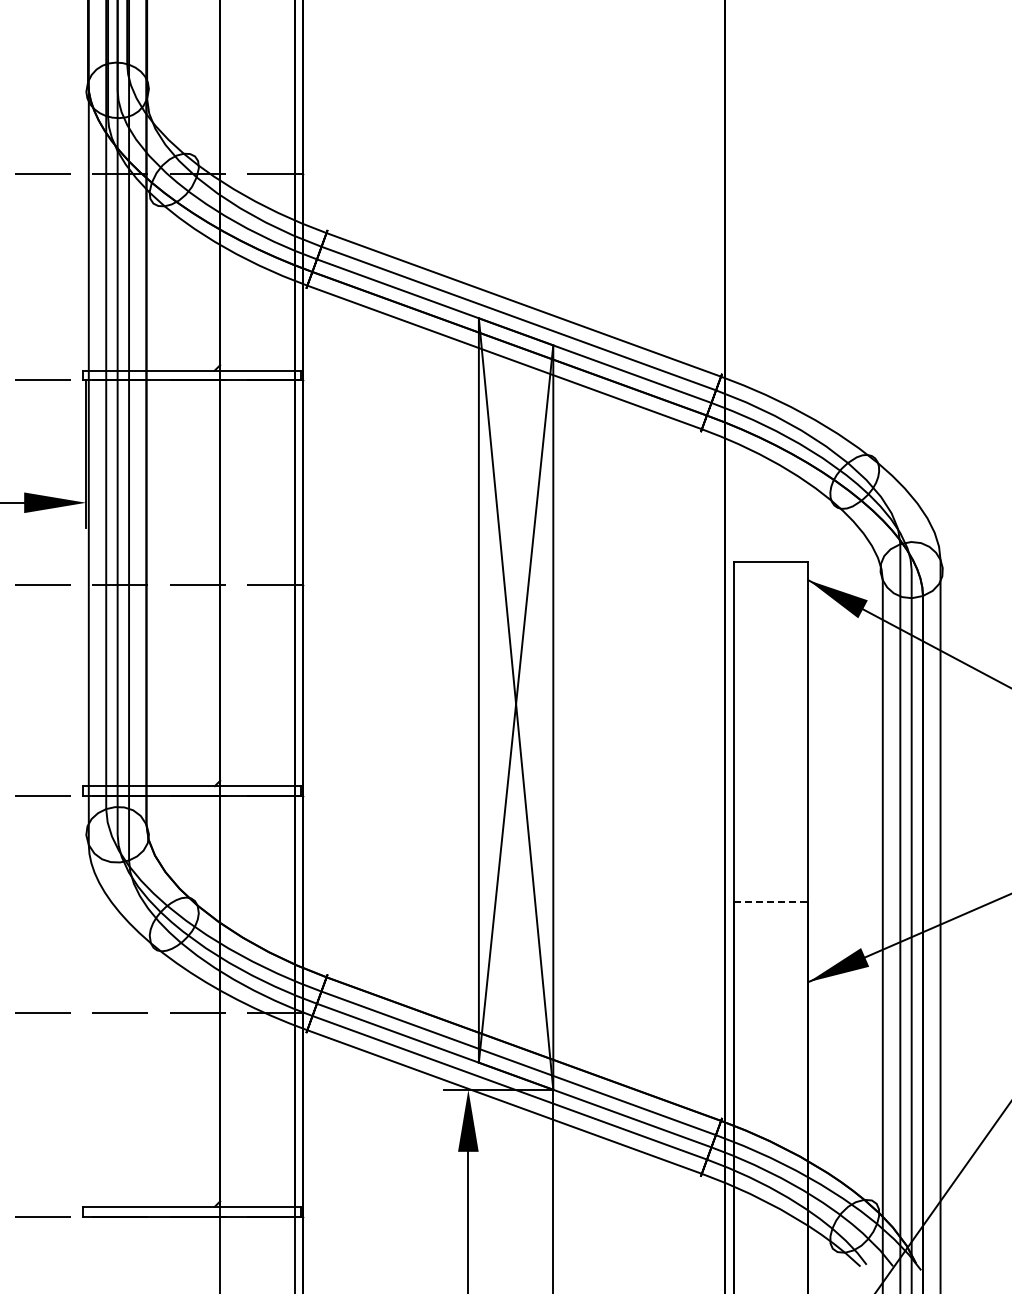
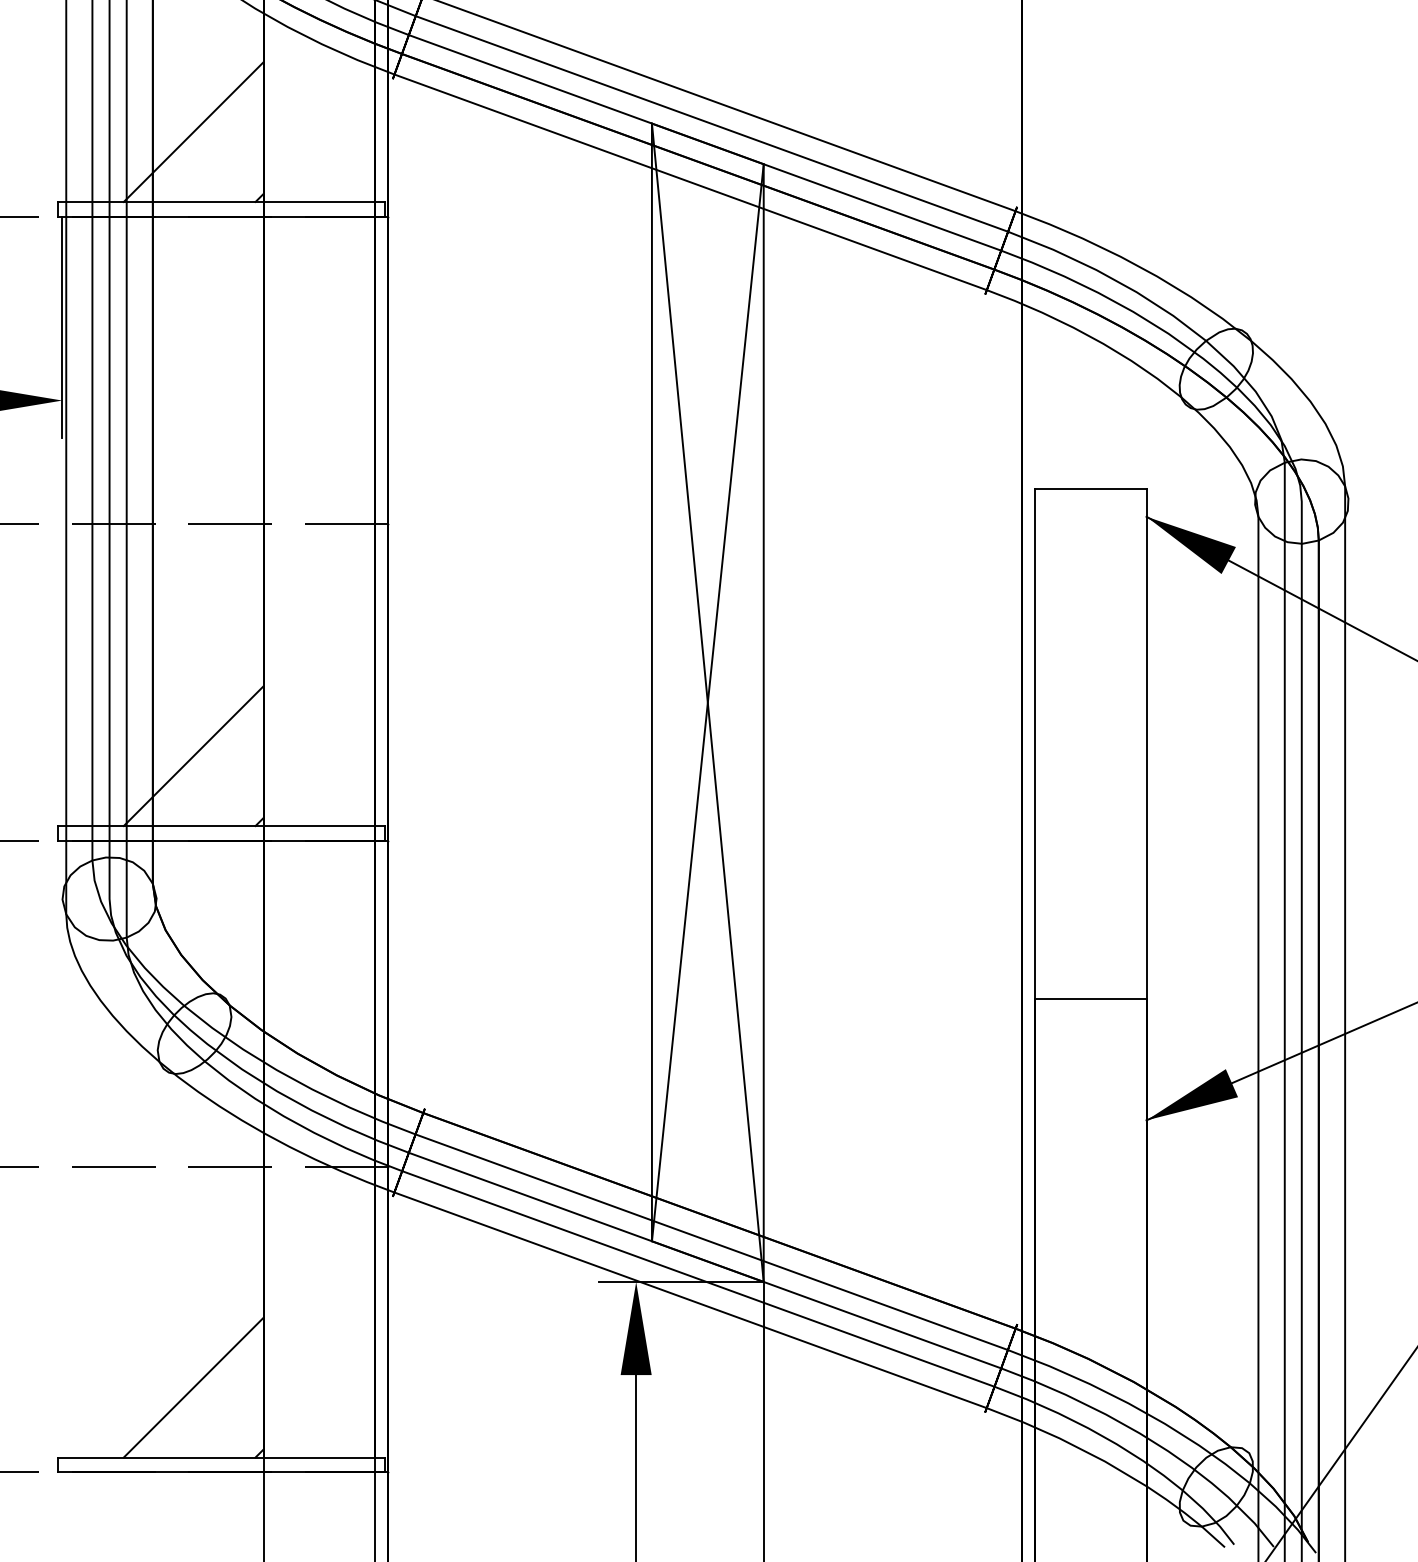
line: (173, 323) -> (193, 131), added
line: (173, 739) -> (193, 755), added
line: (771, 901) -> (1091, 999), dashed -> solid
line: (173, 1159) -> (193, 1386), added

